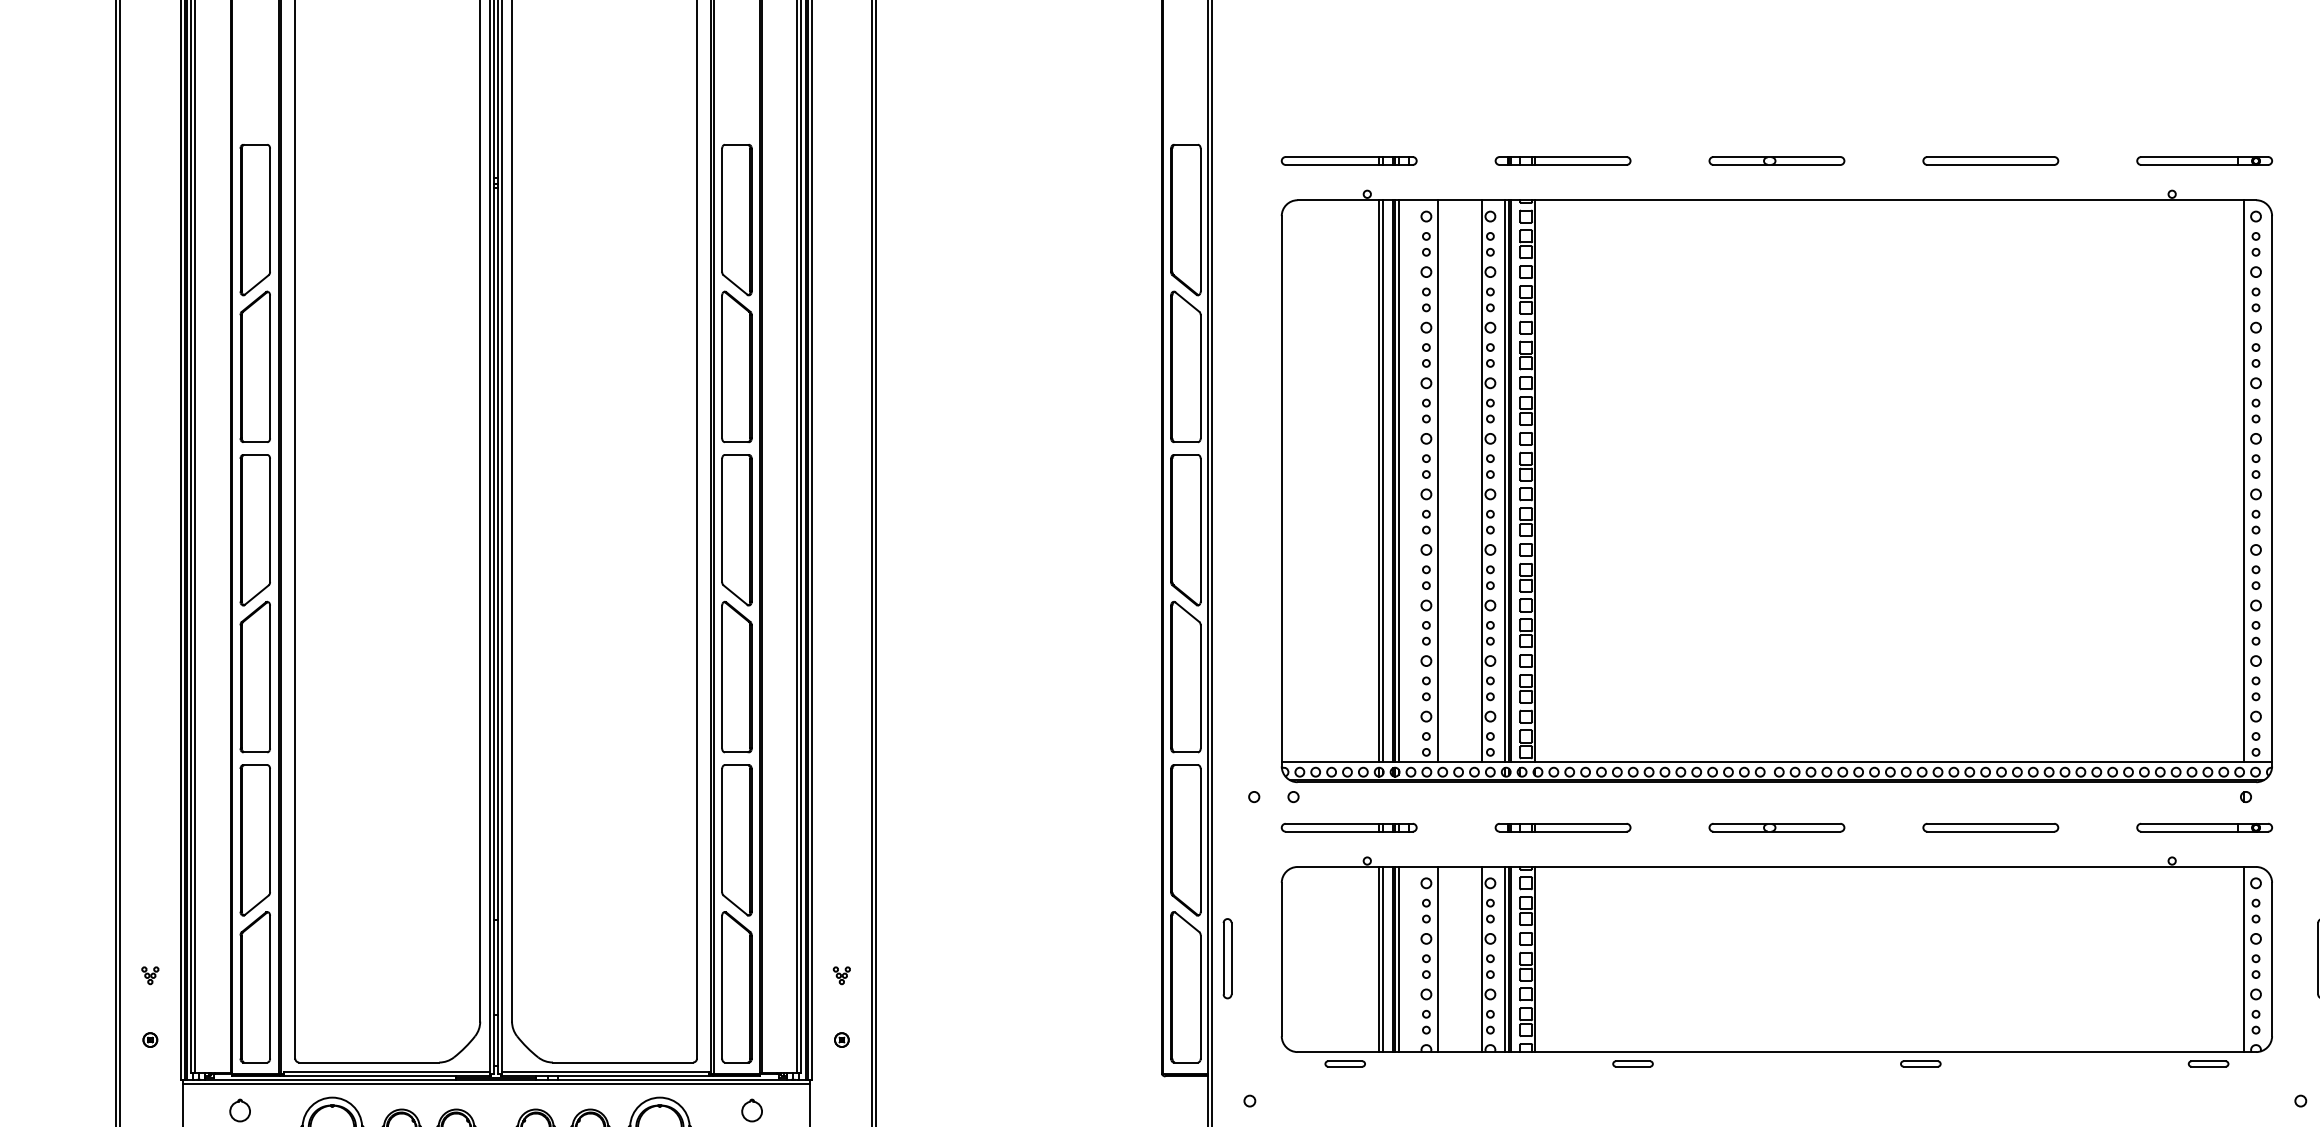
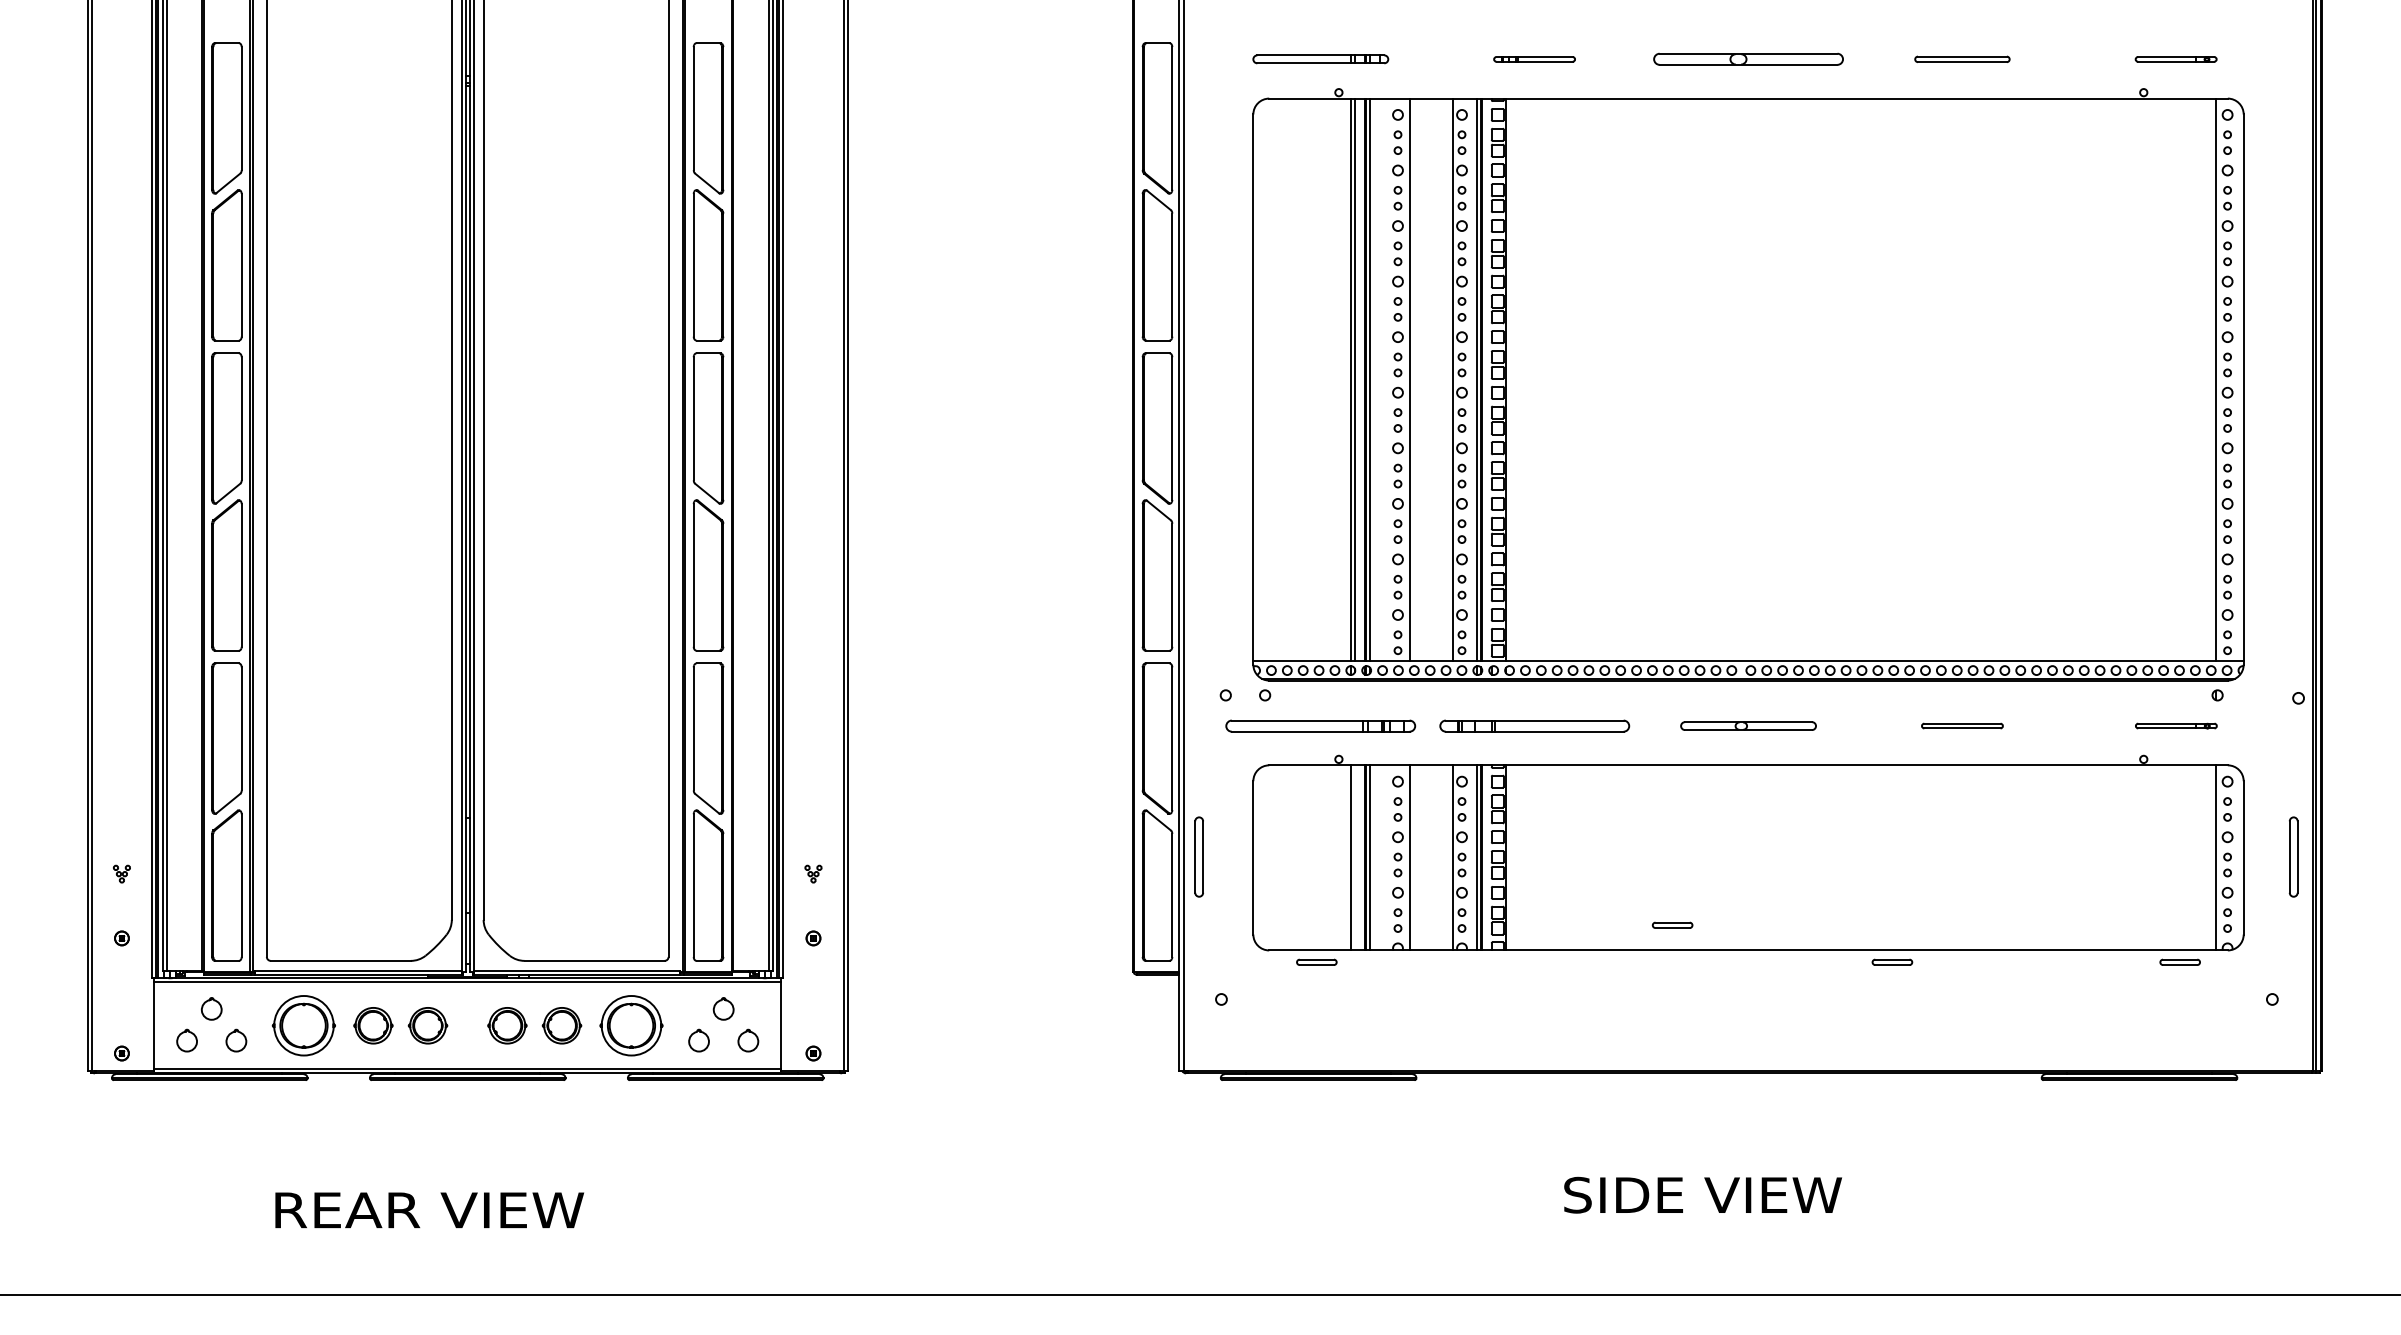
part: (1562, 161) -> (1534, 59), size x0.6
part: (1776, 161) -> (1748, 59), size x1.4
part: (1990, 161) -> (1962, 59), size x0.7
part: (2203, 161) -> (2175, 59), size x0.6
part: (1348, 827) -> (1320, 725), size x1.4
part: (1562, 827) -> (1534, 725), size x1.4
part: (1990, 827) -> (1962, 725), size x0.6
part: (2204, 827) -> (2176, 725), size x0.6
line: (1382, 959) -> (1354, 857), removed
part: (1632, 1063) -> (1672, 924), moved

